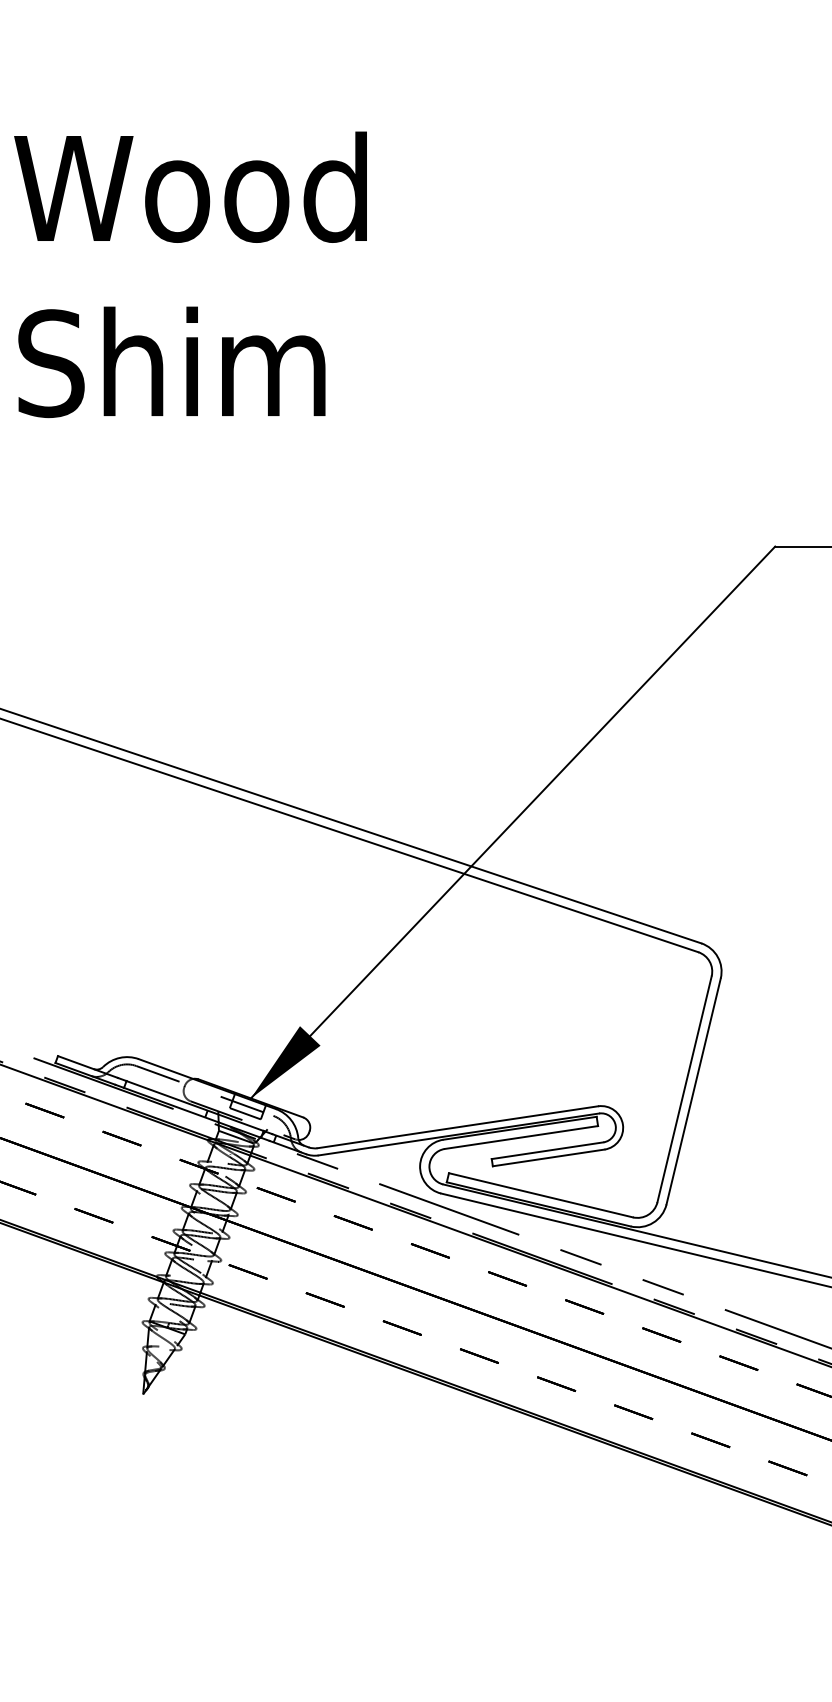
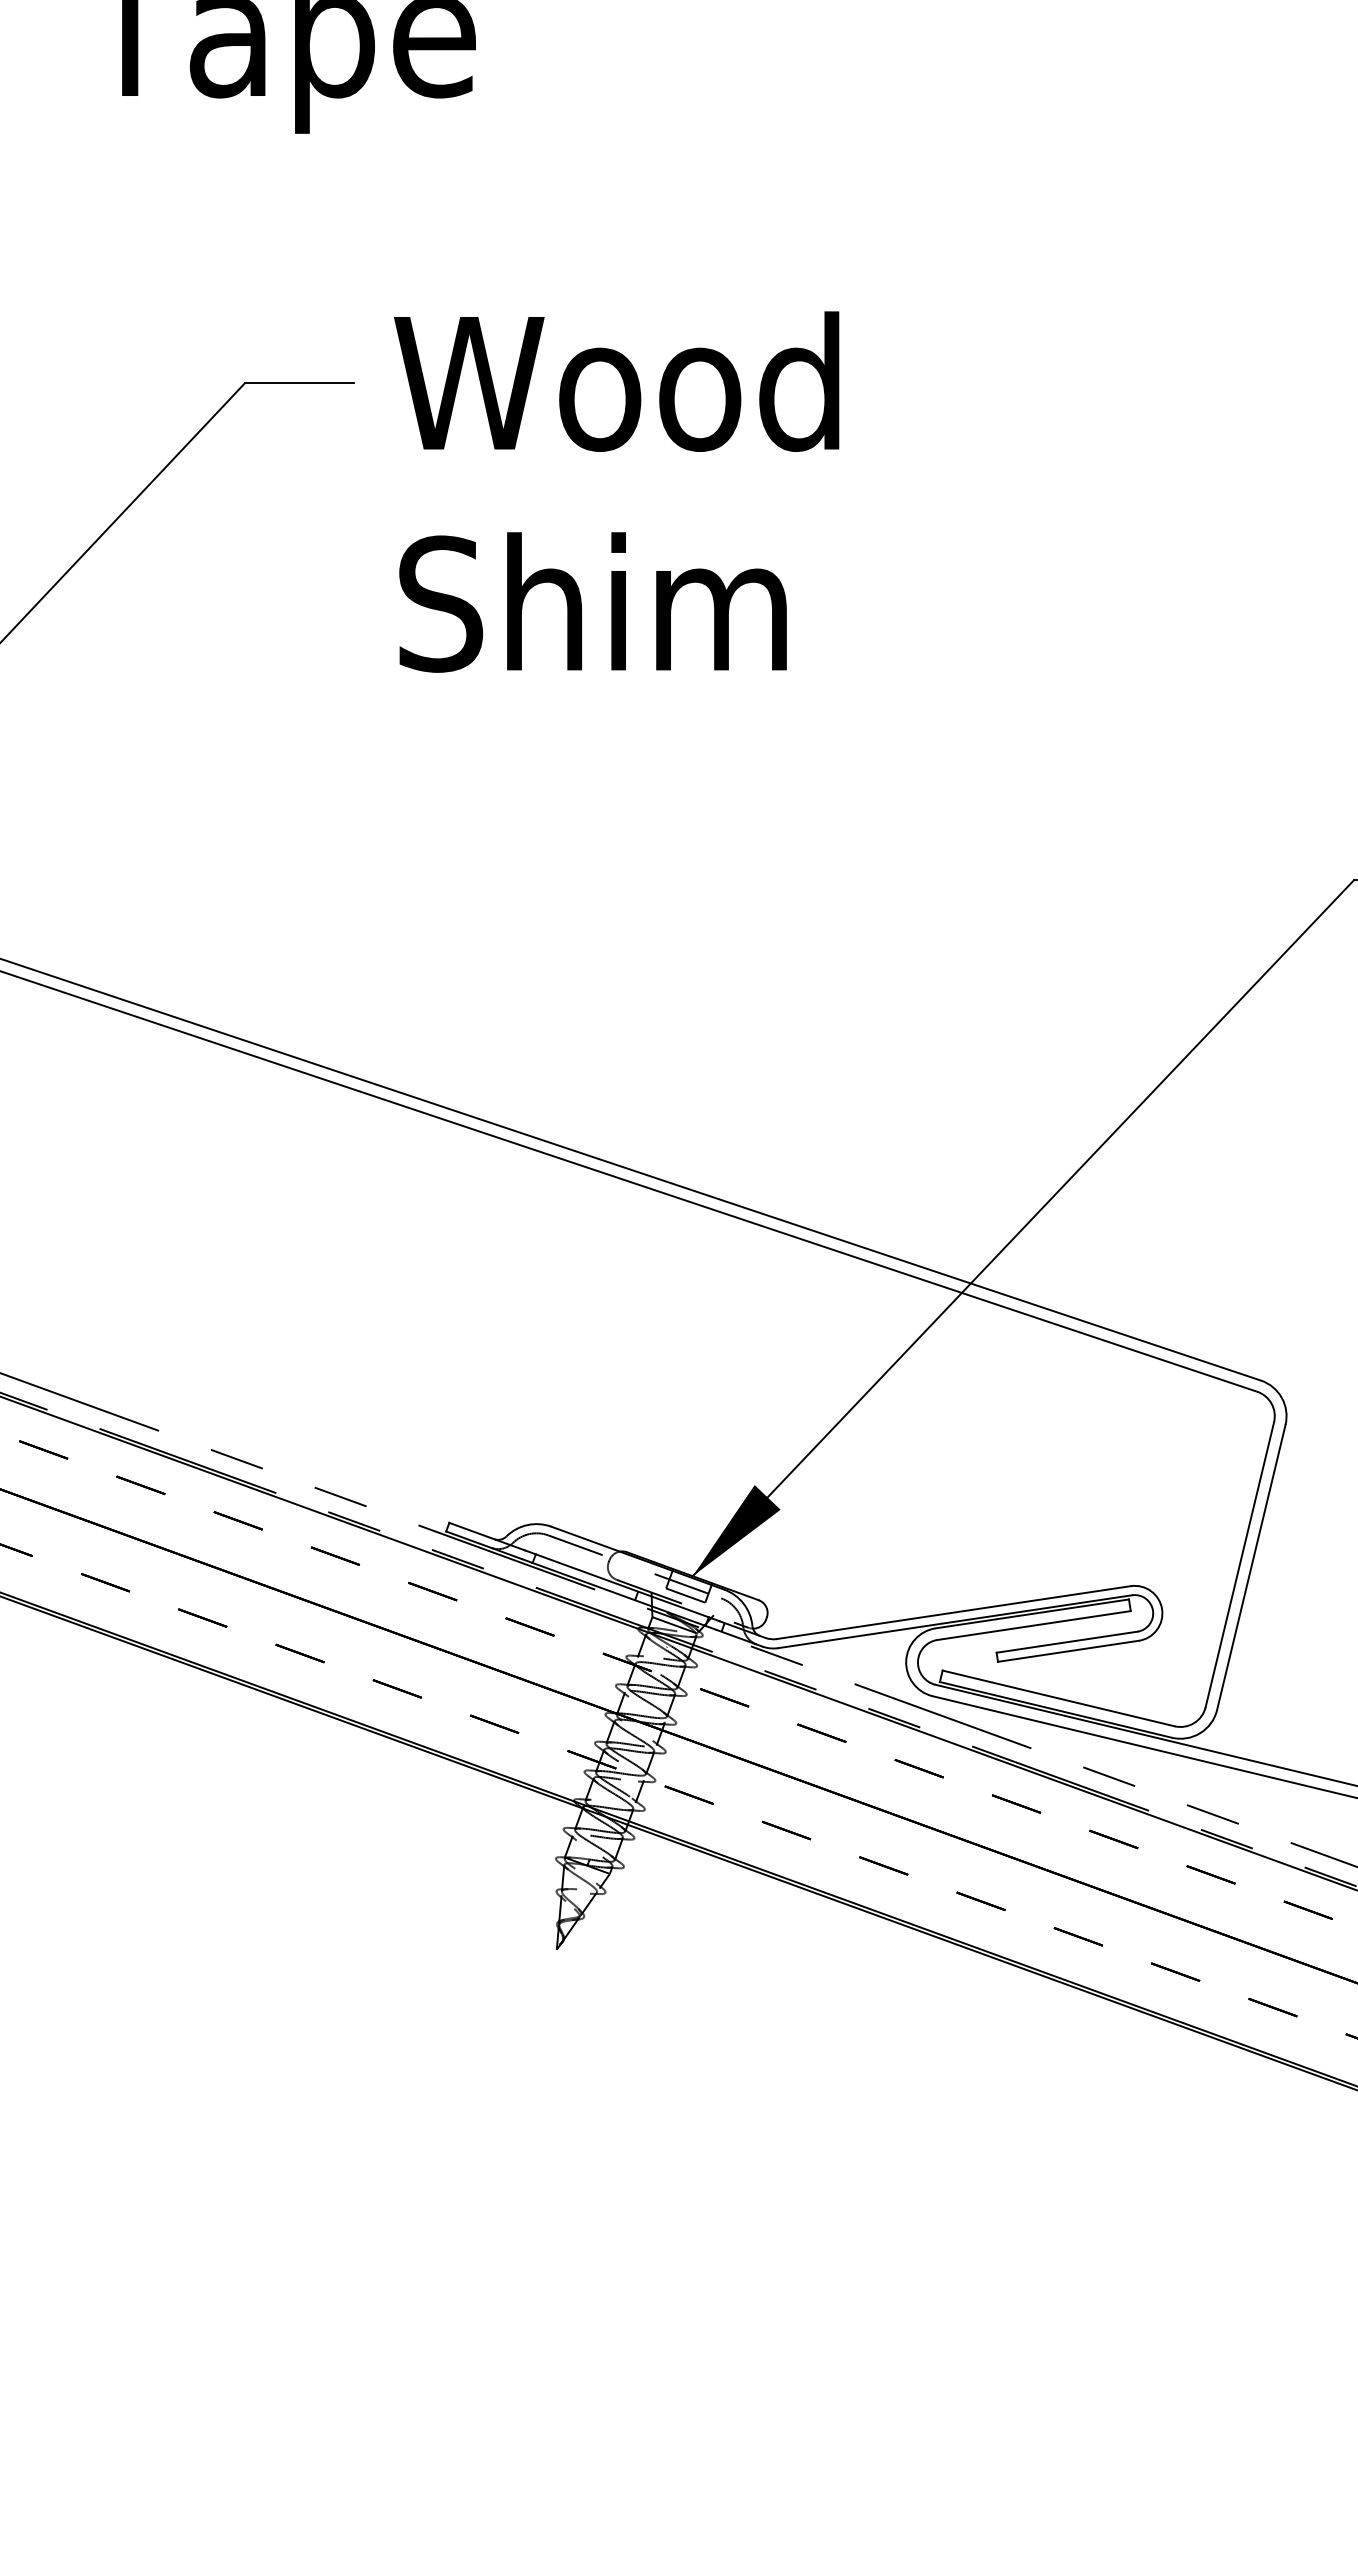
text: (190, 274) -> (616, 491), moved

